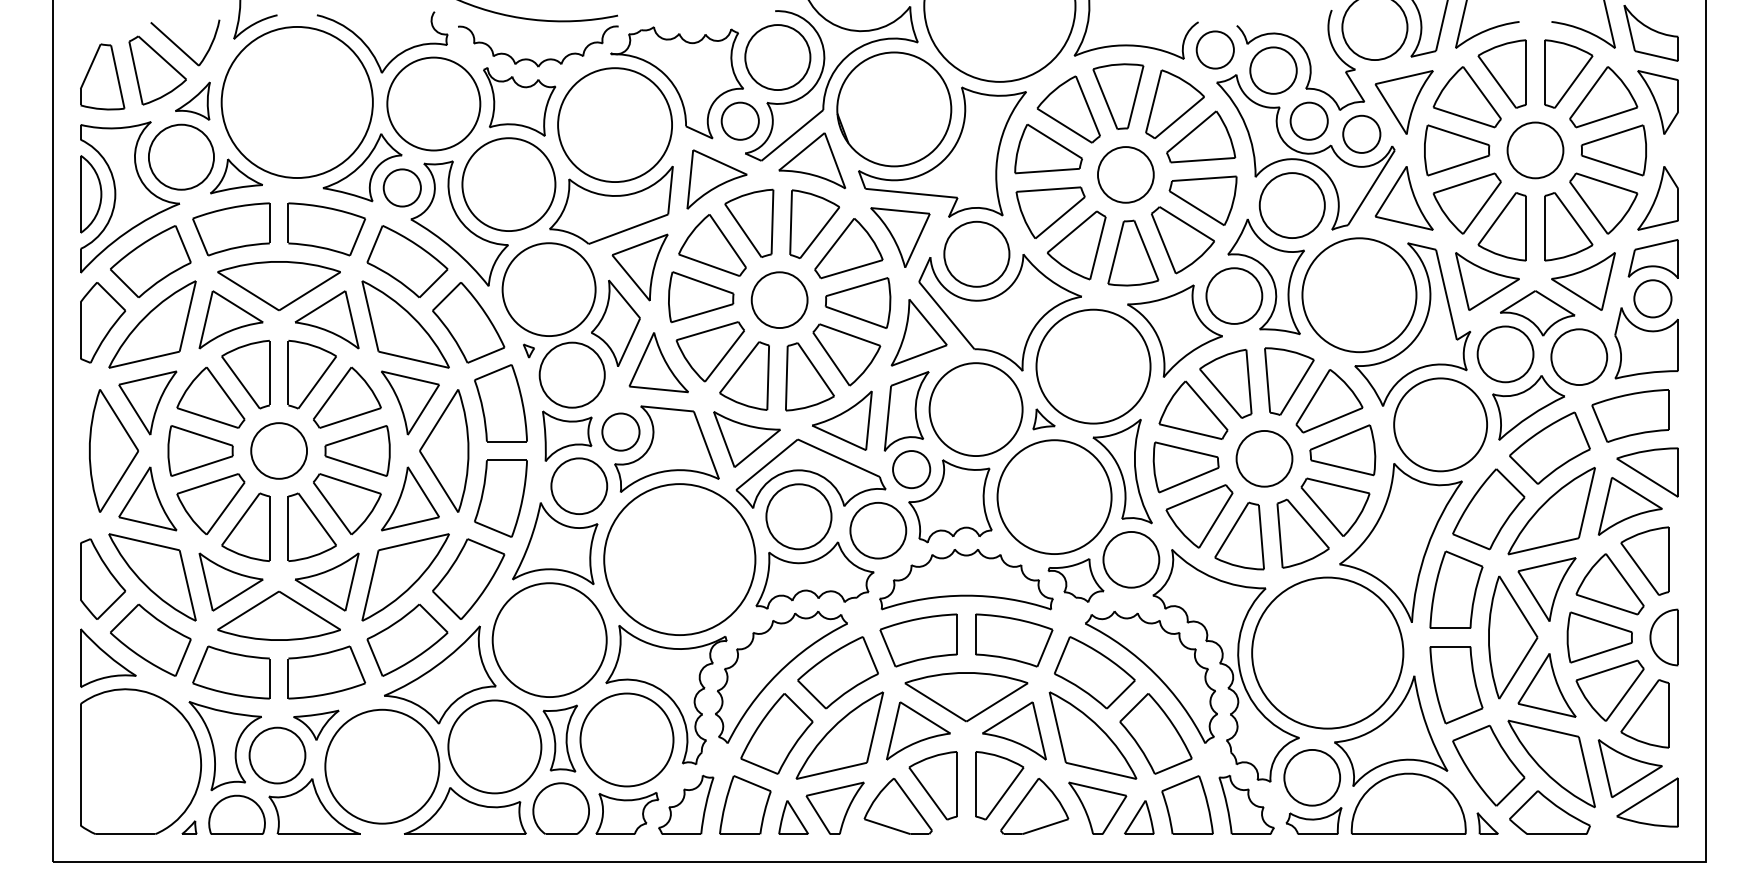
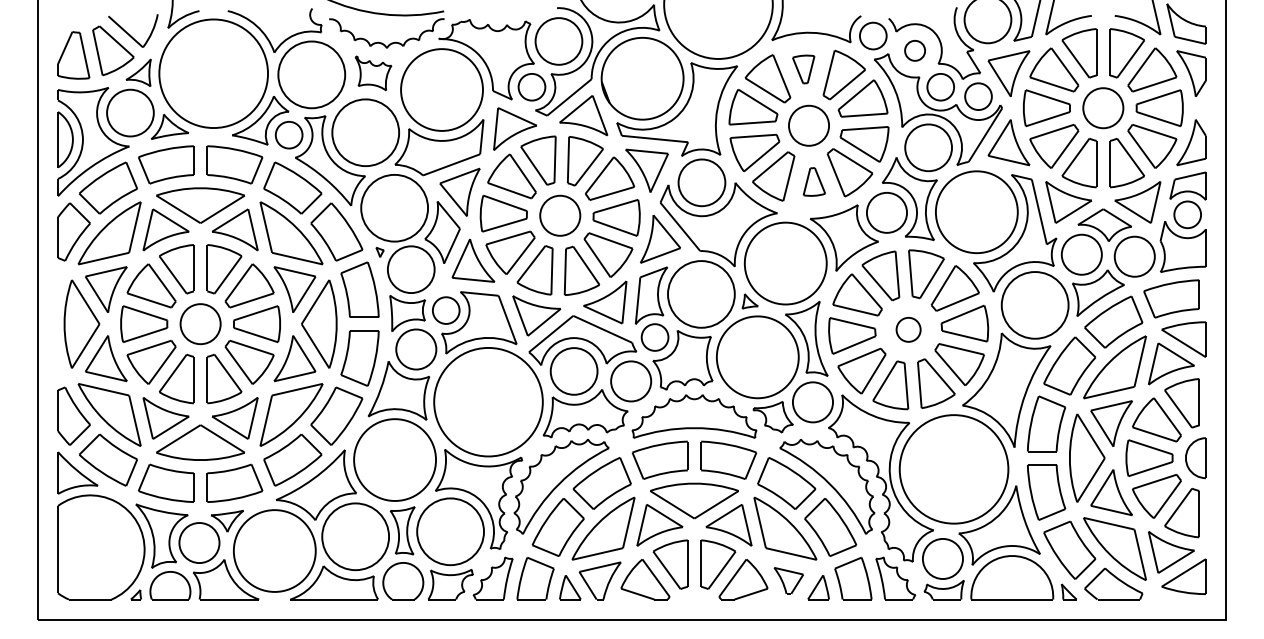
part: (1273, 70) -> (915, 50), size x0.6
part: (1118, 96) -> (803, 69), size x0.6
part: (519, 101) -> (373, 73), size x0.7
part: (1133, 252) -> (814, 181), size x0.6
part: (1264, 458) -> (908, 329), size x0.6
part: (1097, 807) -> (788, 580), size x0.7

